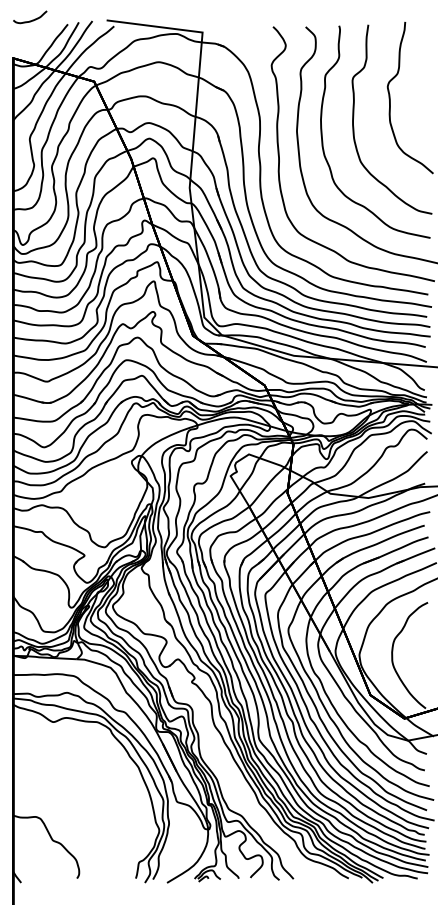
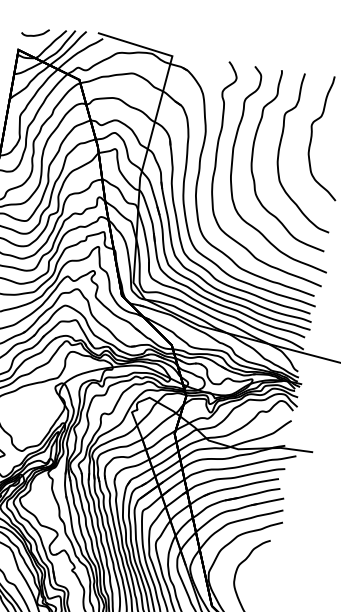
curve: (32, 19) -> (36, 34), moved

